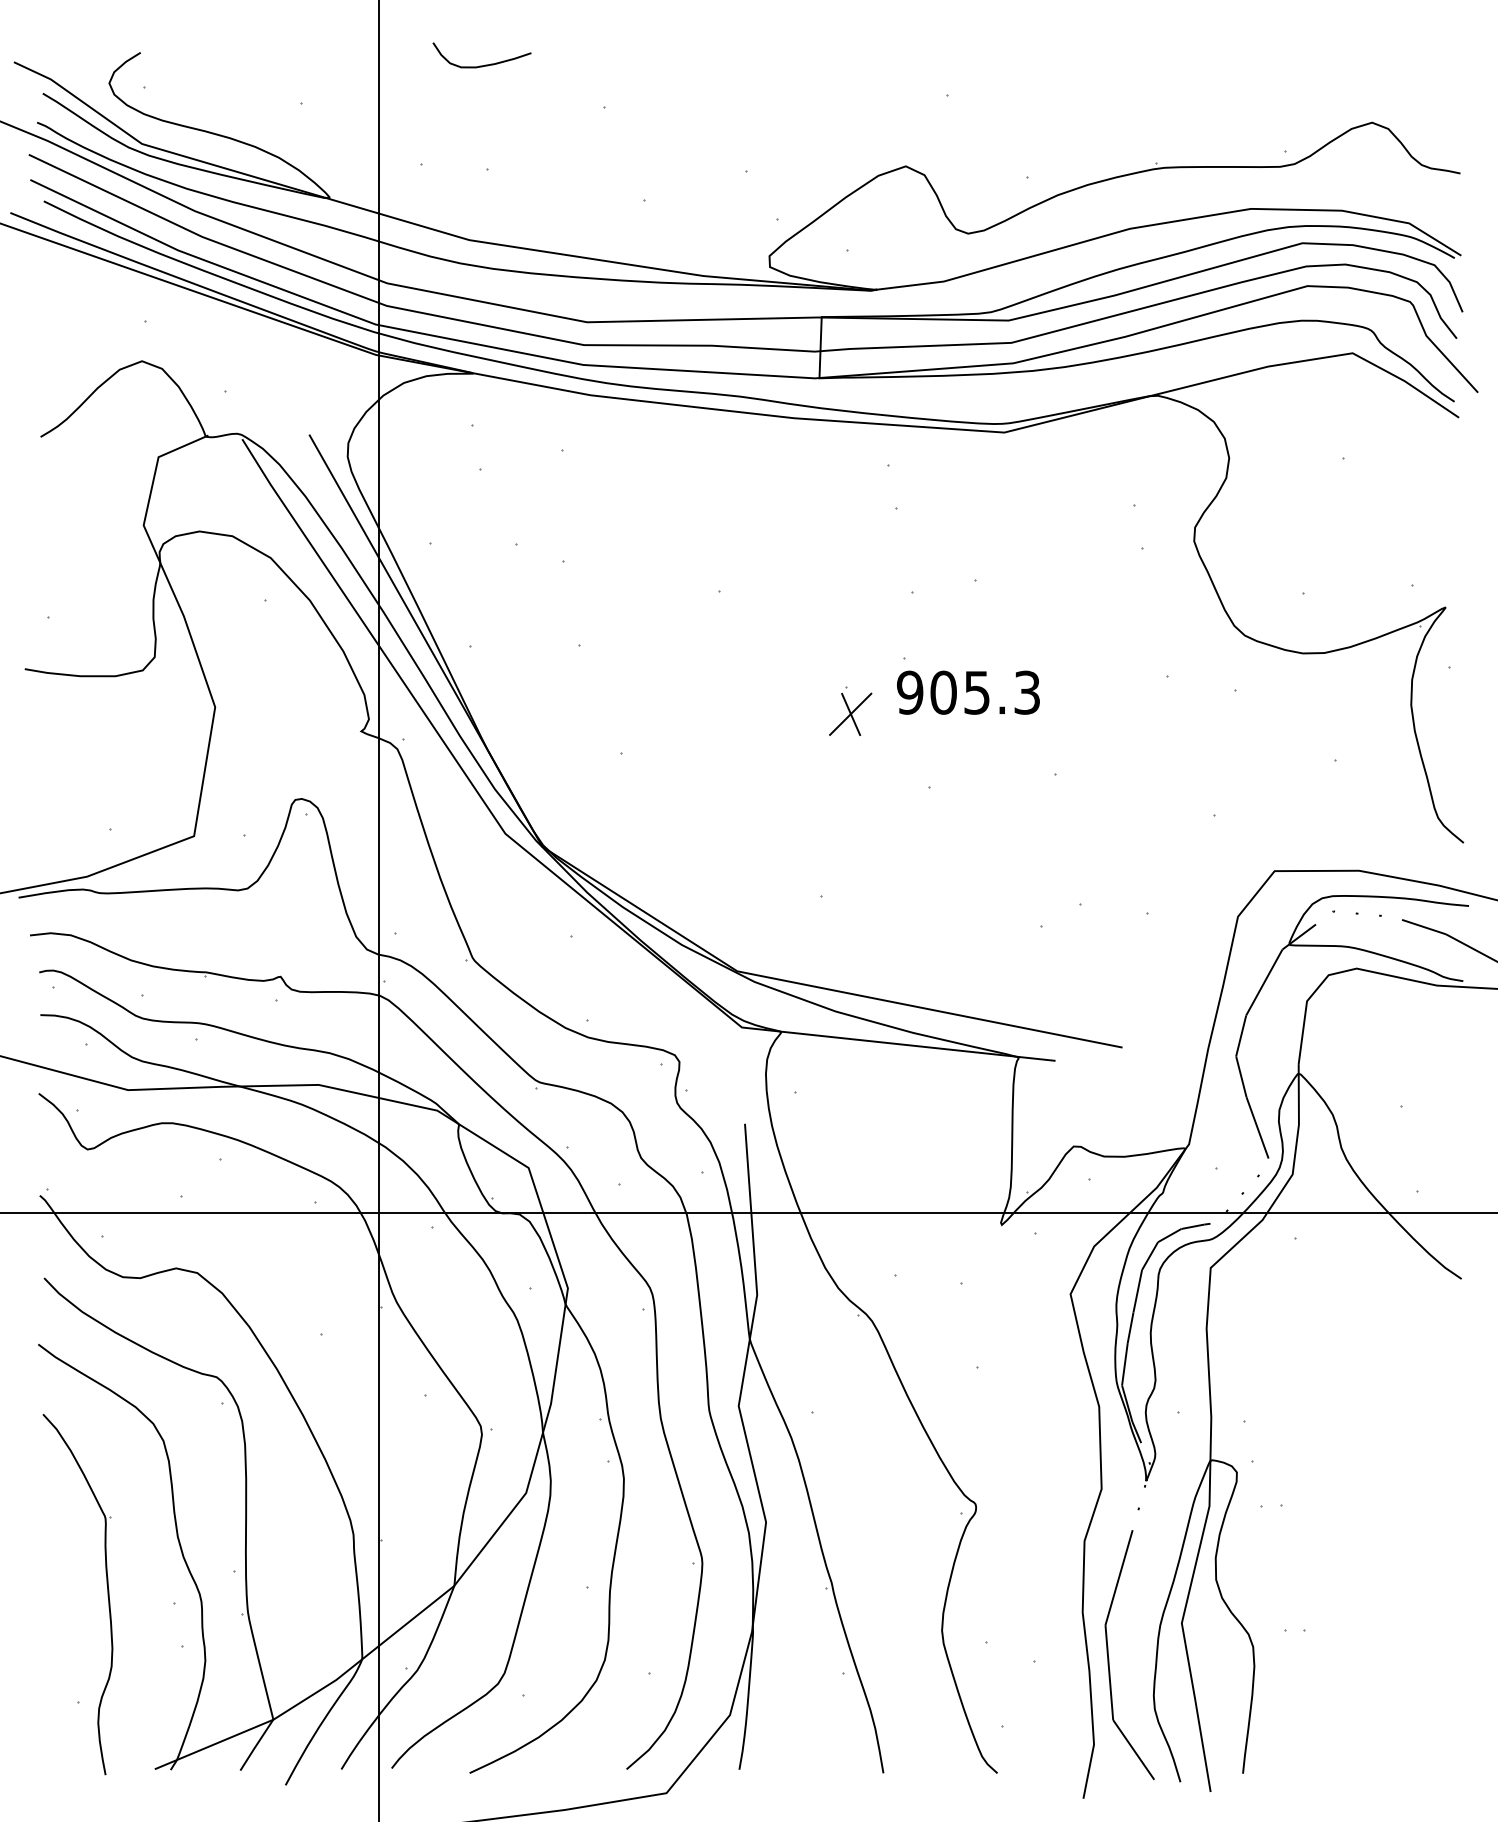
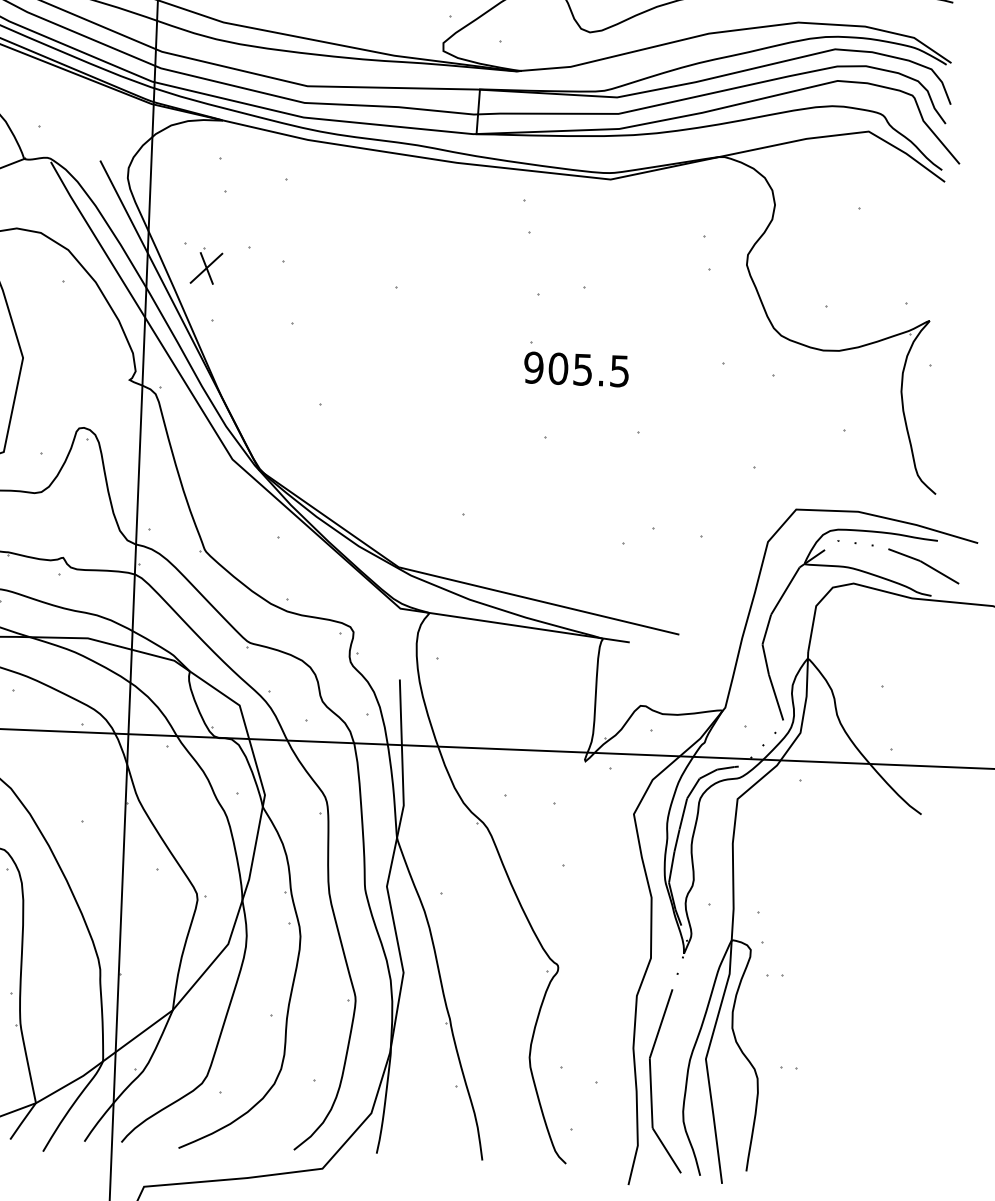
text: (1027, 692) -> (620, 371), 905.3 -> 905.5
part: (850, 710) -> (206, 265), moved

